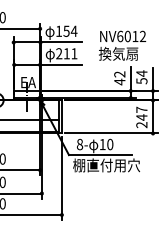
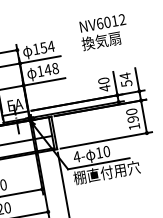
text: (122, 45) -> (103, 32), moved
text: (66, 53) -> (47, 69), 211 -> 148
text: (119, 74) -> (103, 81), 42 -> 40
text: (141, 117) -> (132, 119), 247 -> 190
text: (79, 144) -> (76, 156), 8- -> 4-

